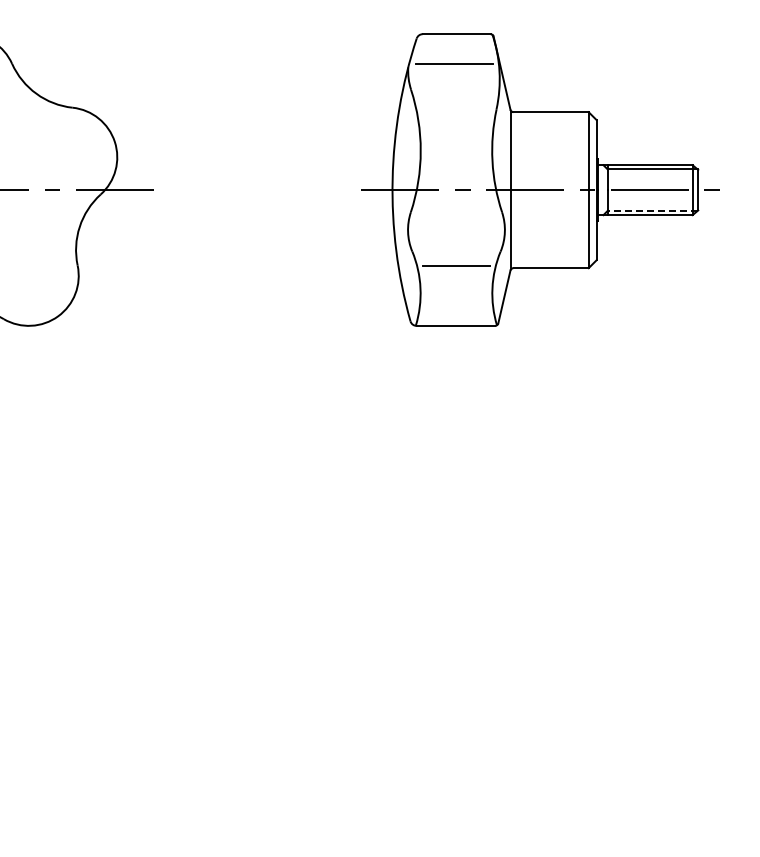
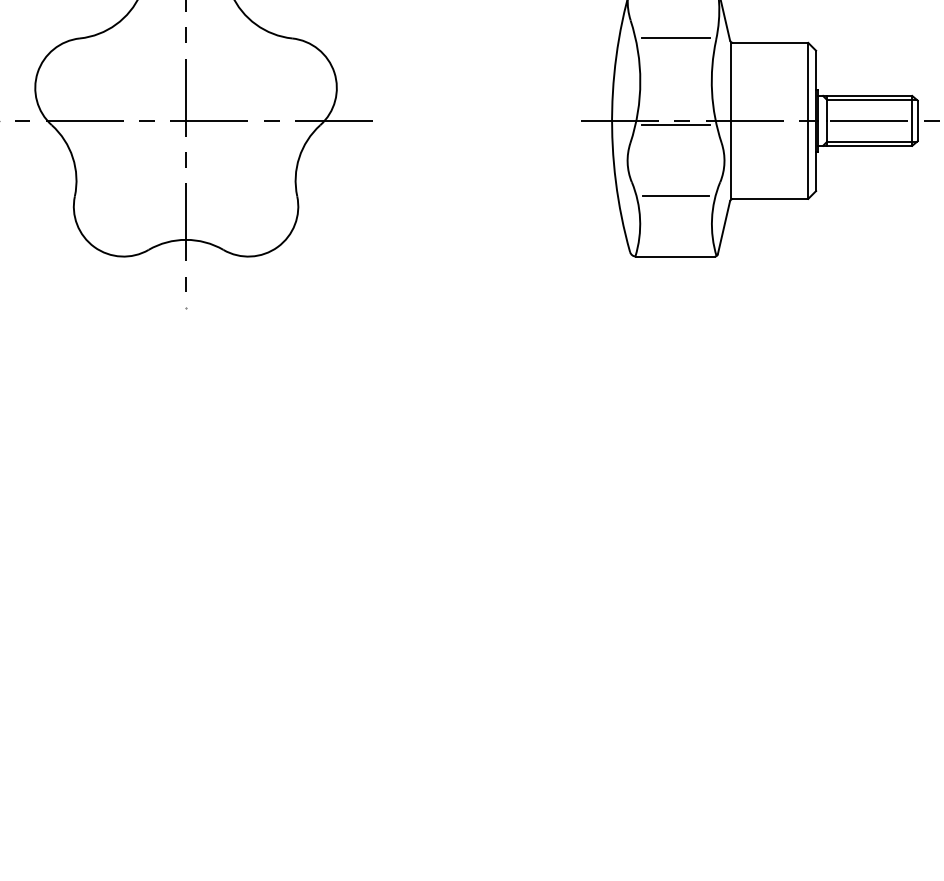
line: (456, 107) -> (676, 38), added
line: (455, 194) -> (675, 125), added
line: (651, 210) -> (871, 141), dashed -> solid

